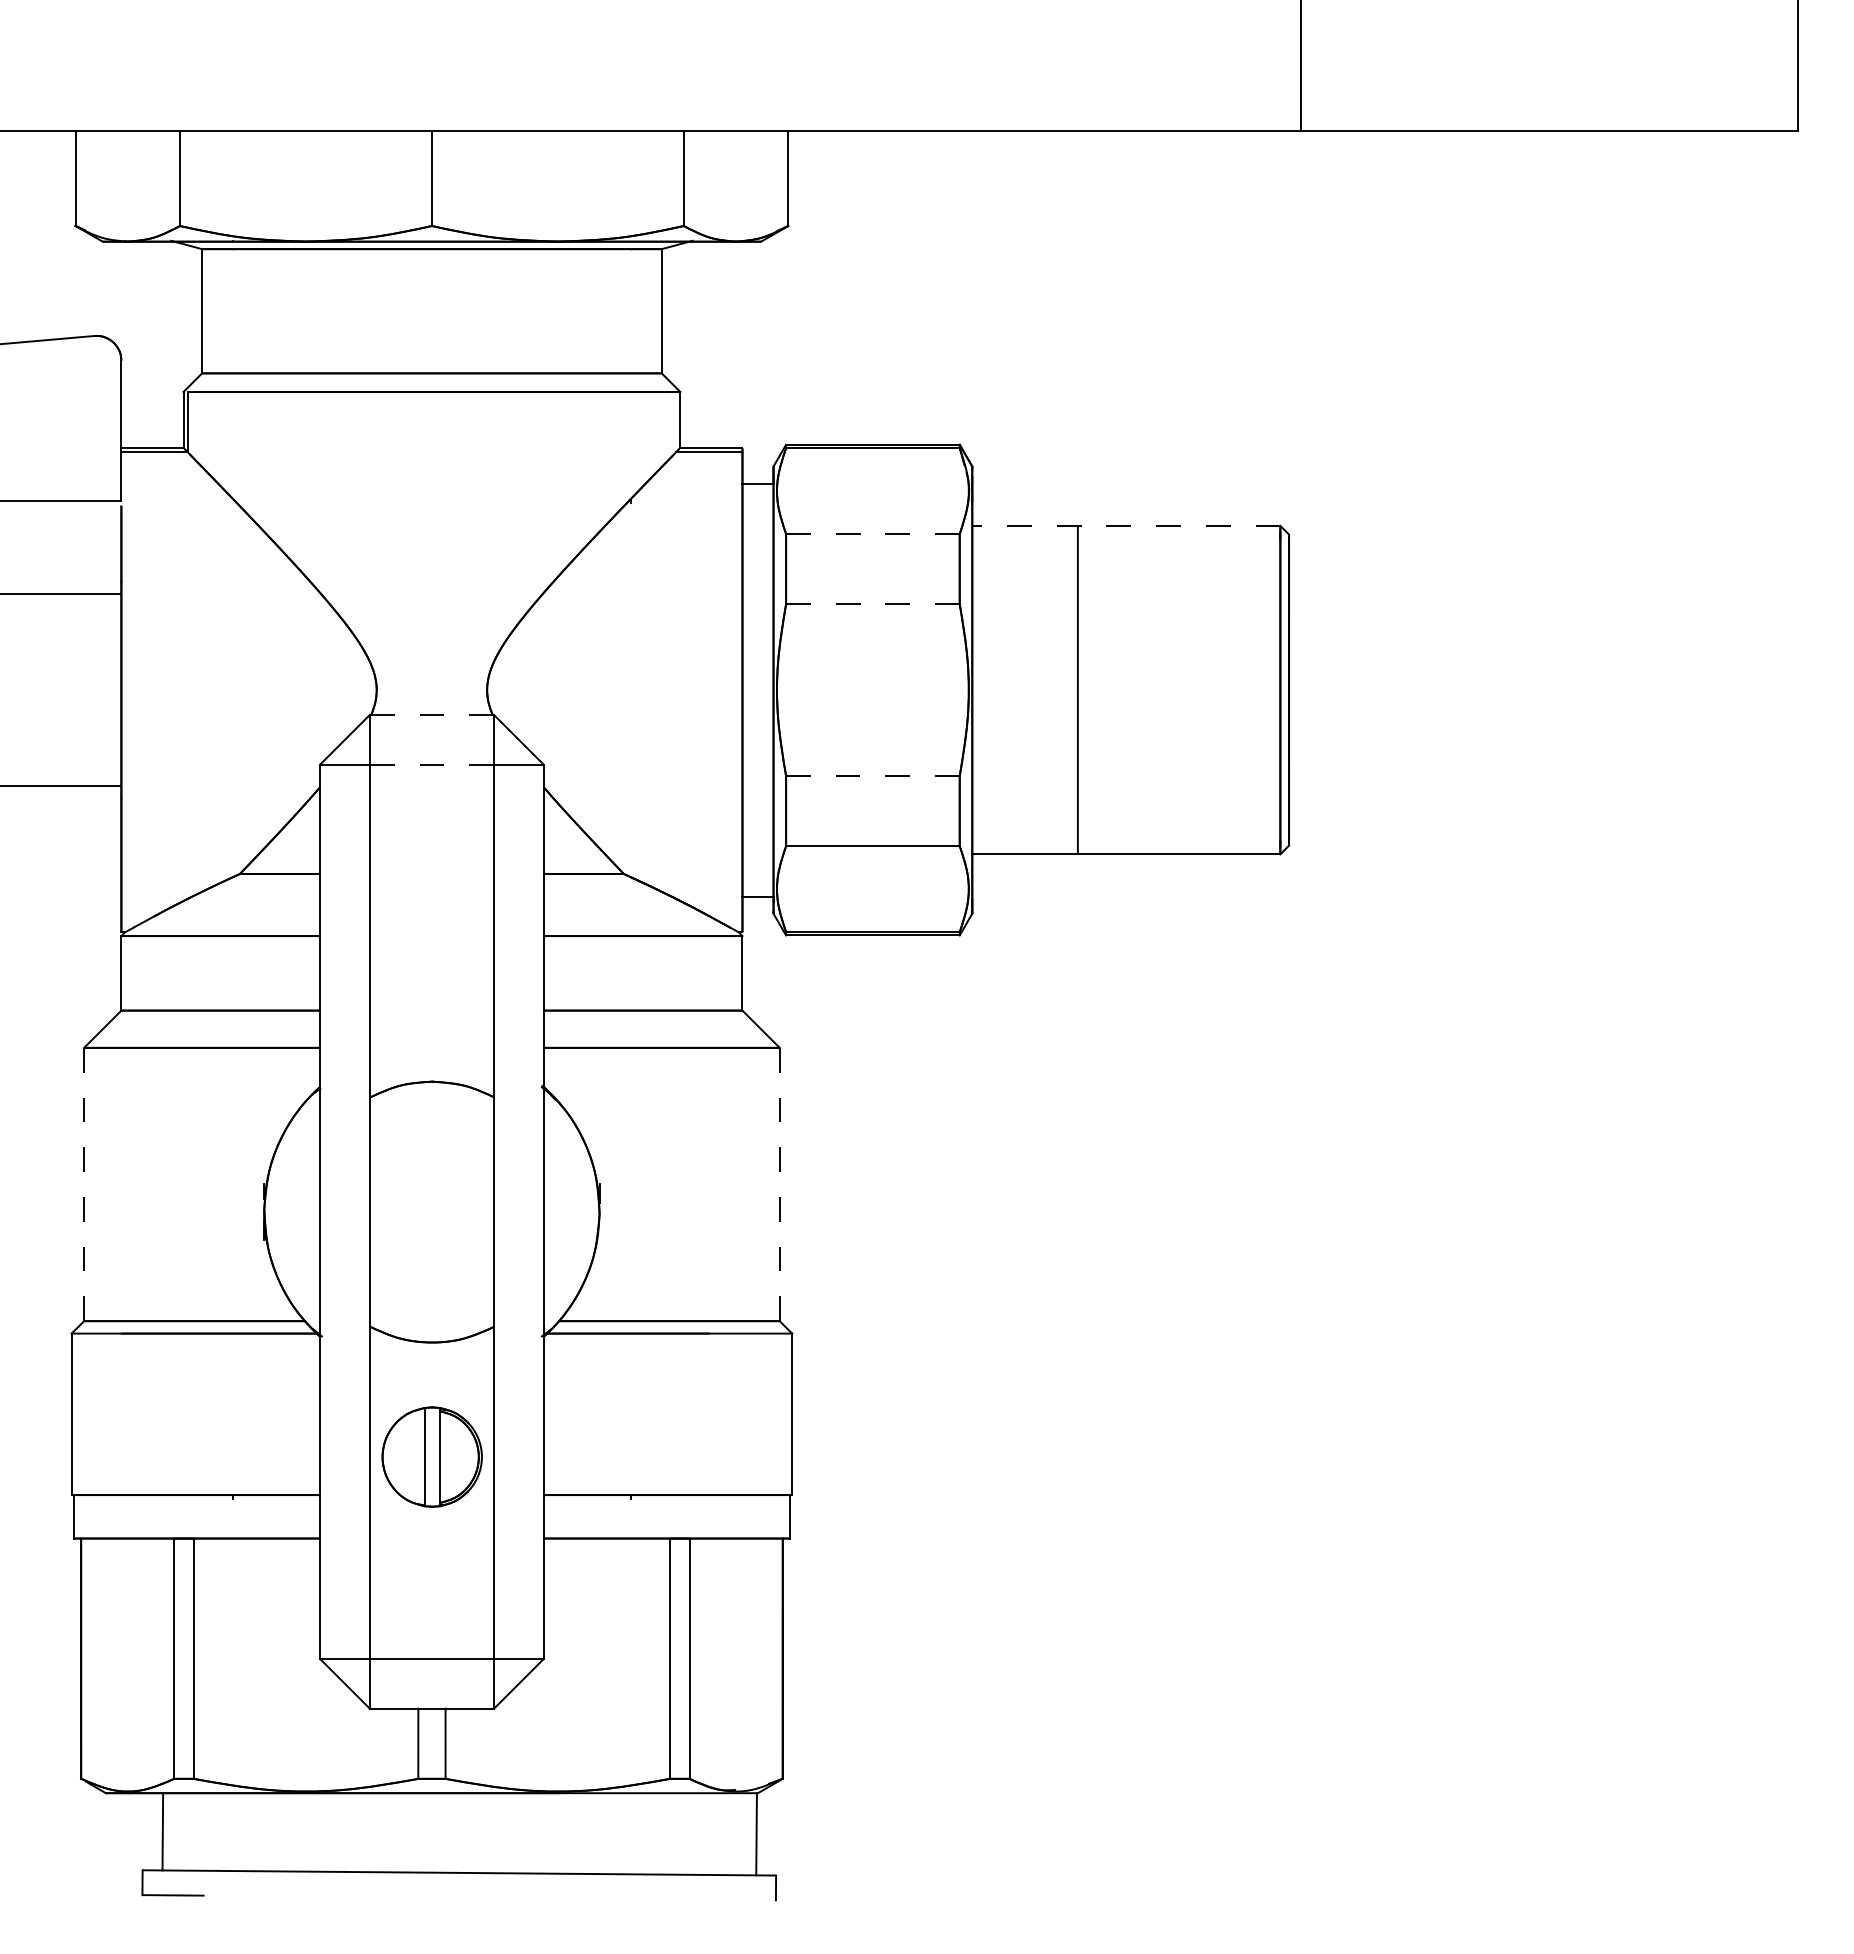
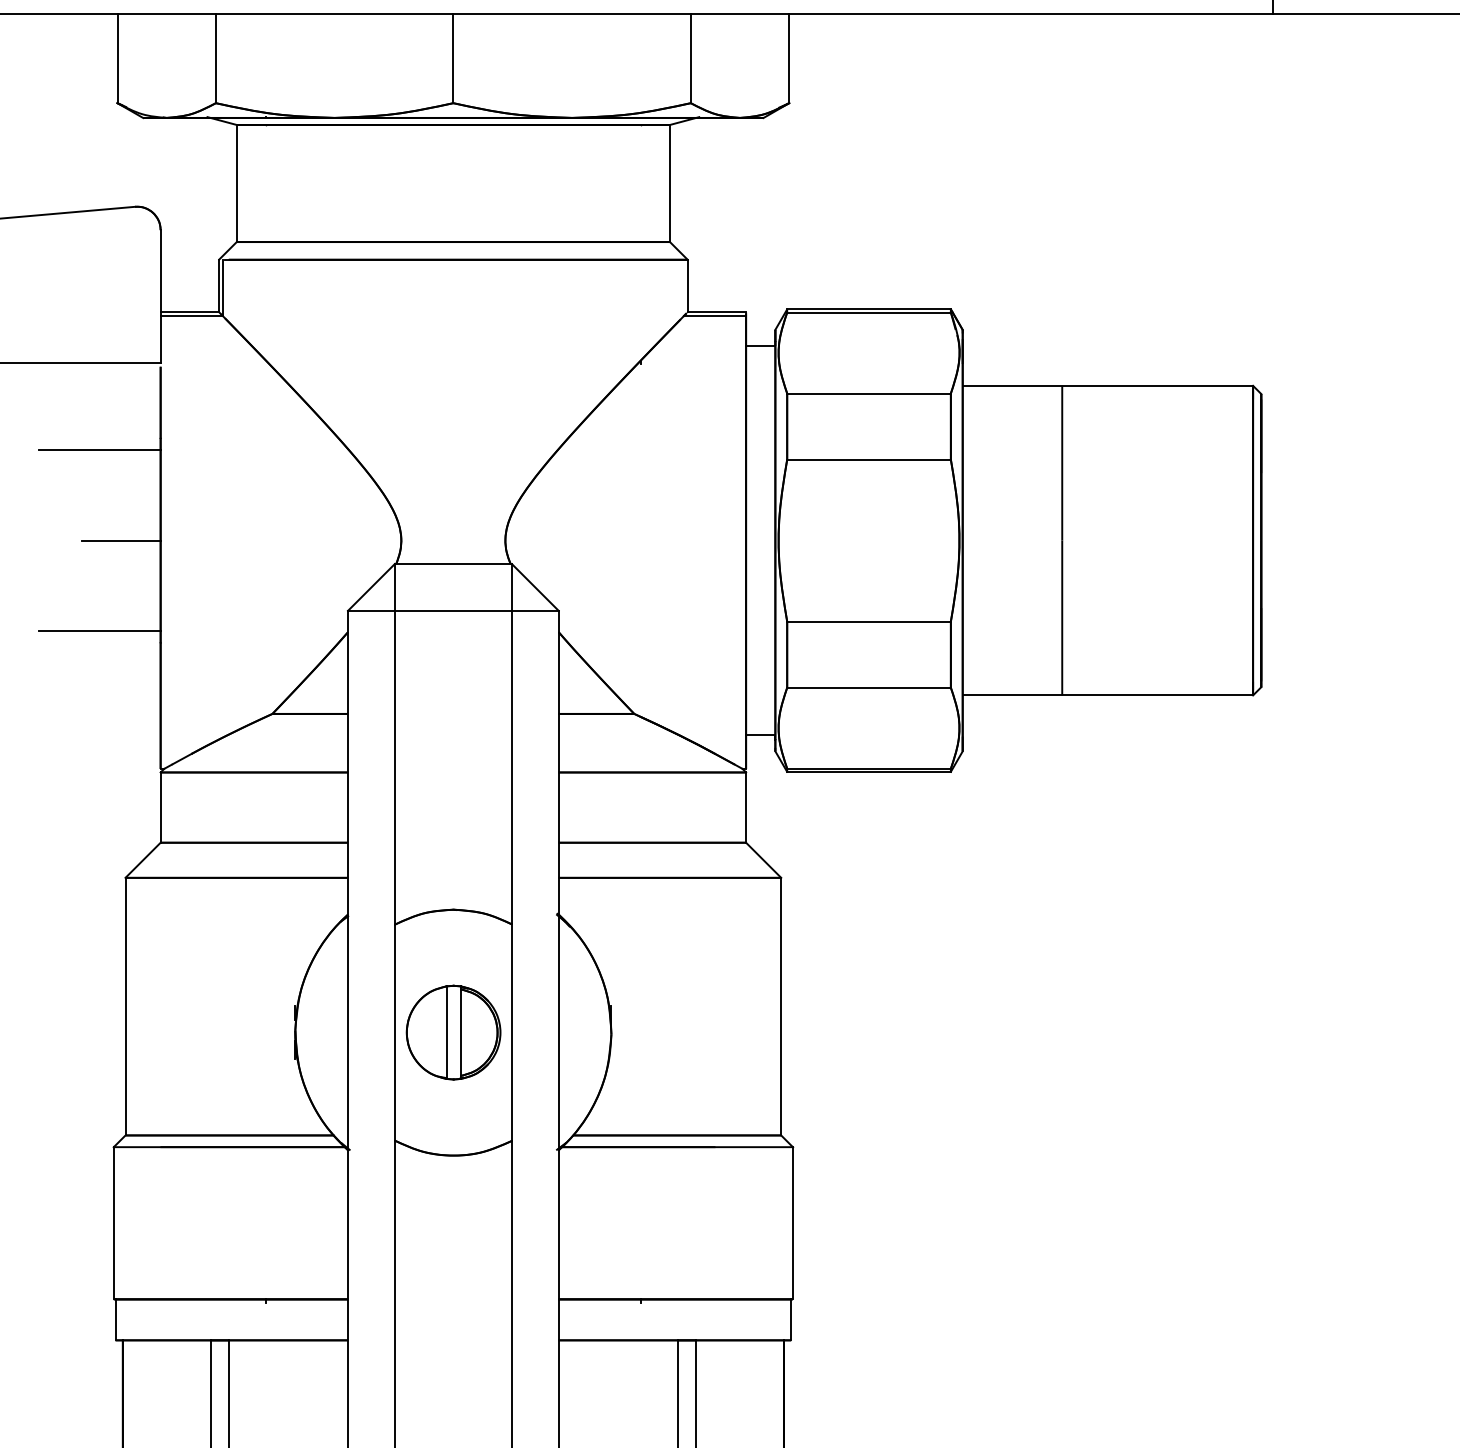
line: (1125, 525) -> (1107, 385), dashed -> solid
line: (872, 534) -> (868, 393), dashed -> solid
line: (872, 604) -> (868, 459), dashed -> solid
line: (79, 690) -> (121, 540), added
line: (431, 714) -> (452, 563), dashed -> solid
line: (432, 764) -> (453, 610), dashed -> solid
line: (872, 776) -> (868, 622), dashed -> solid
line: (84, 1184) -> (125, 1006), dashed -> solid
line: (779, 1184) -> (780, 1006), dashed -> solid
part: (431, 1456) -> (452, 1032), moved

